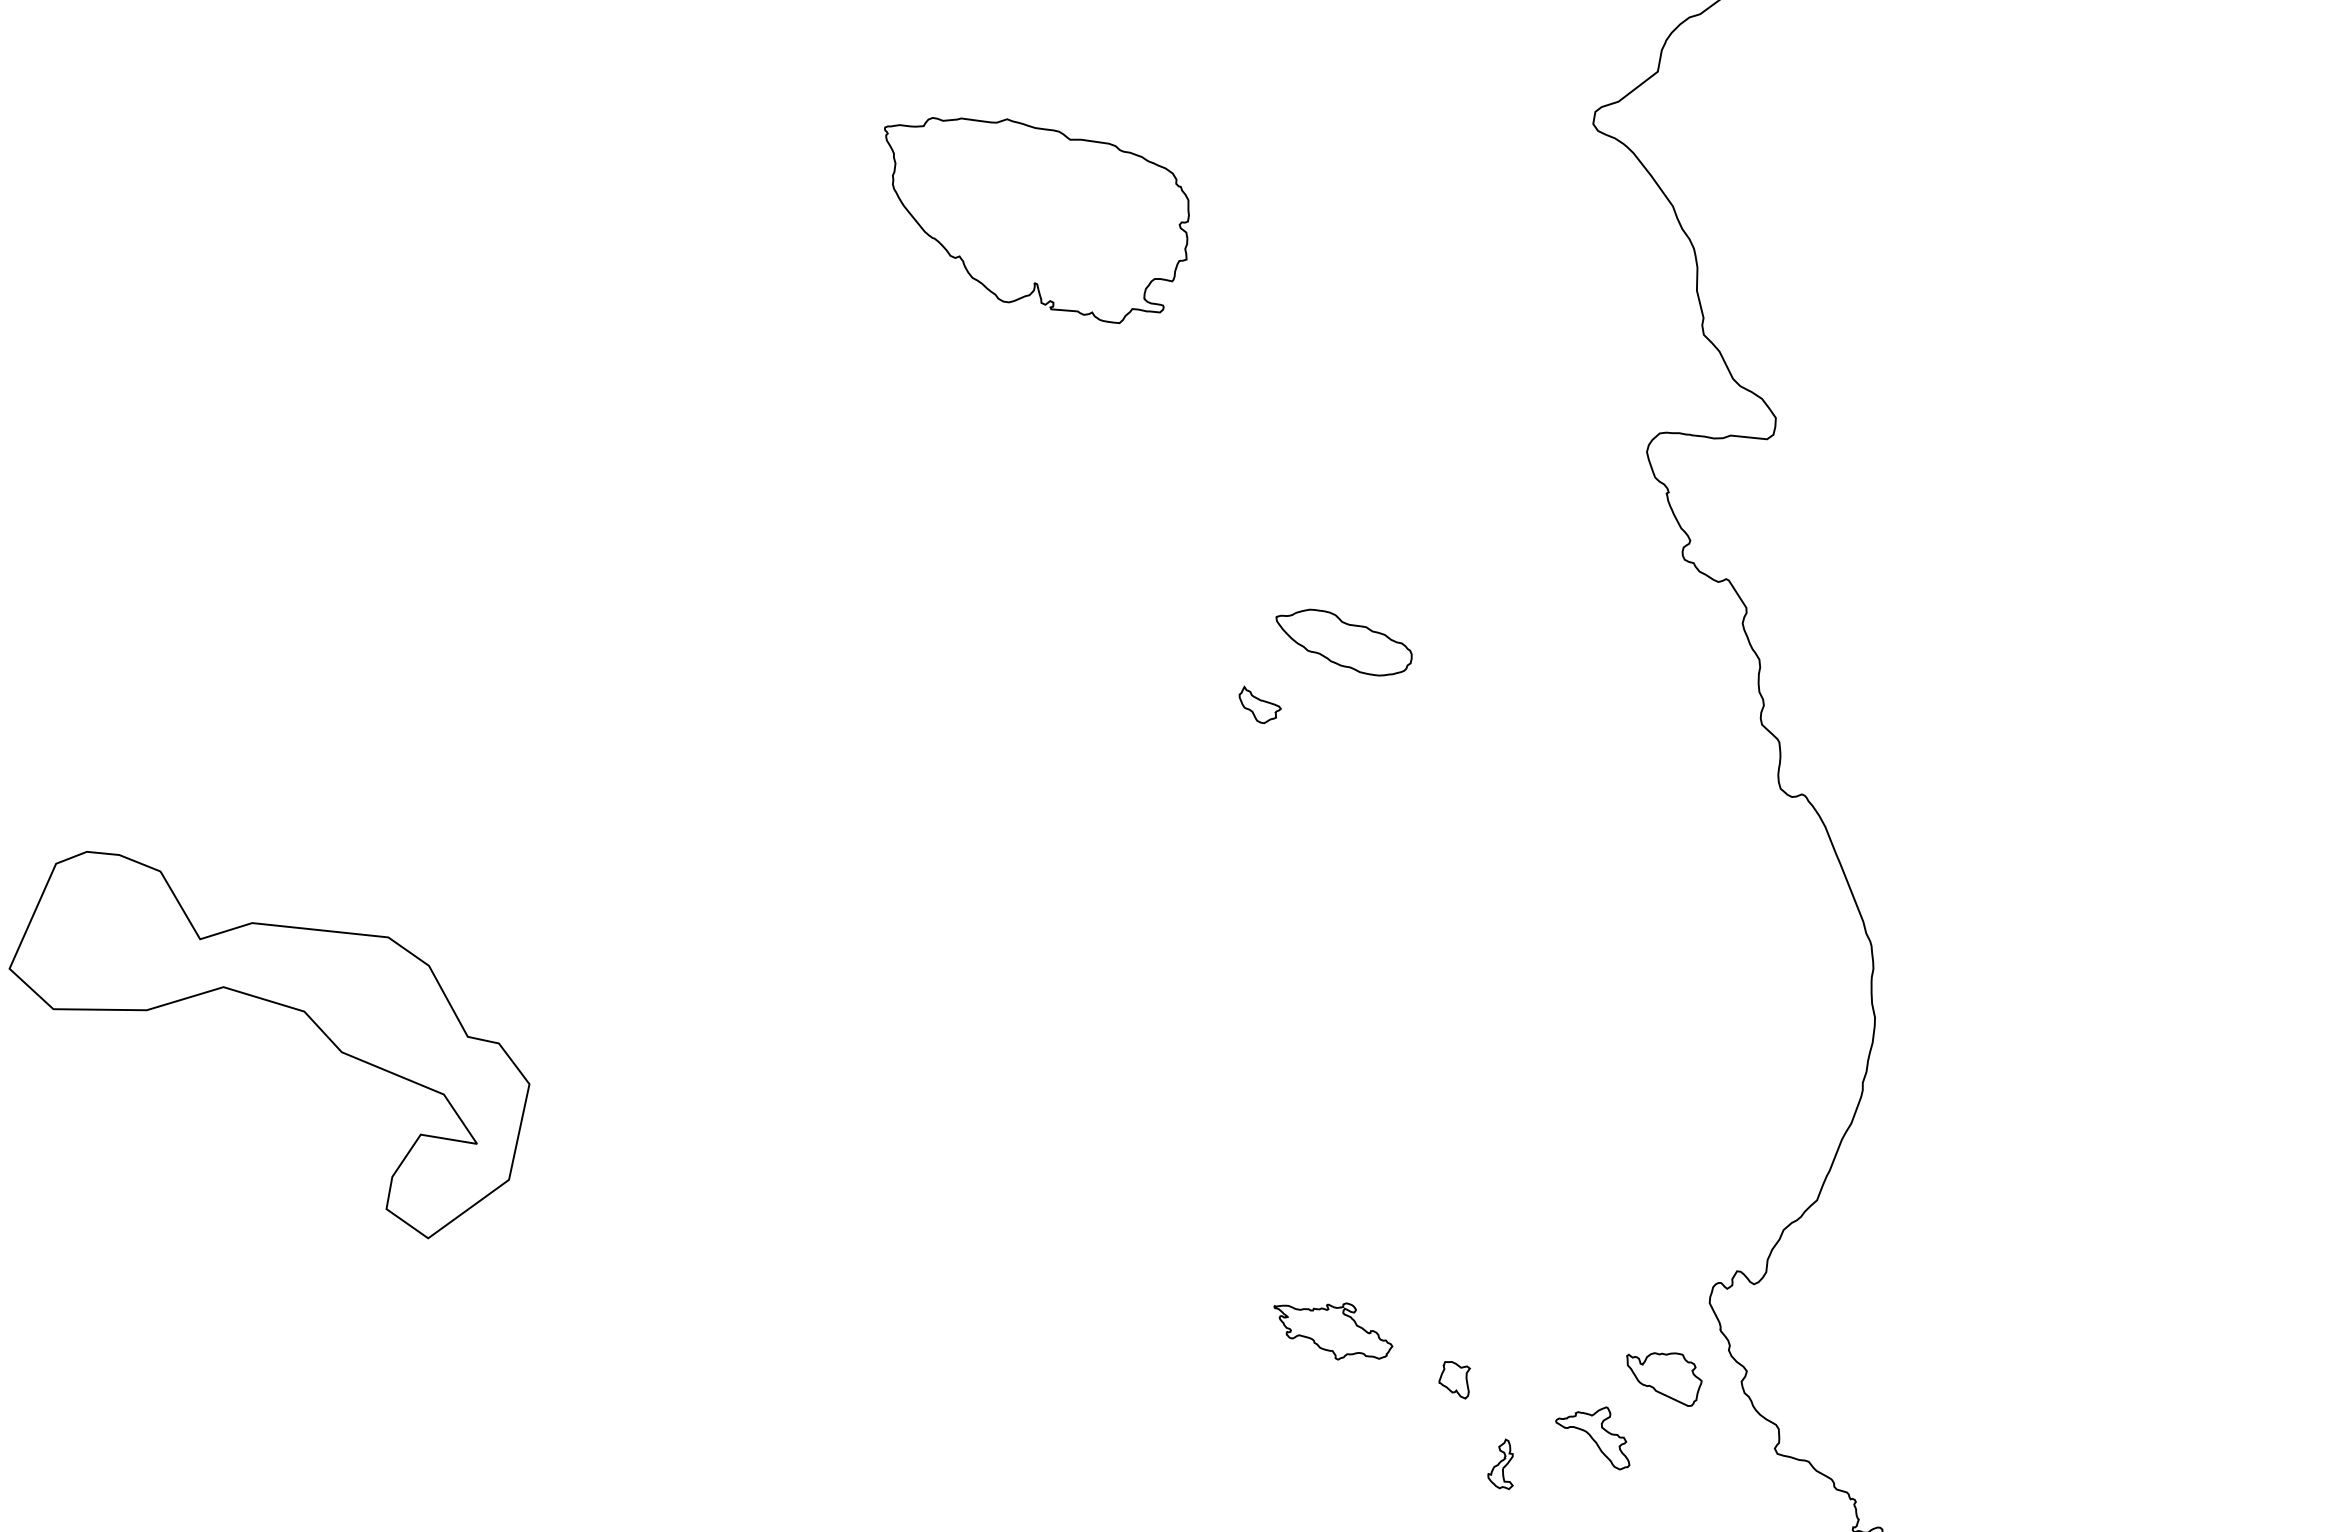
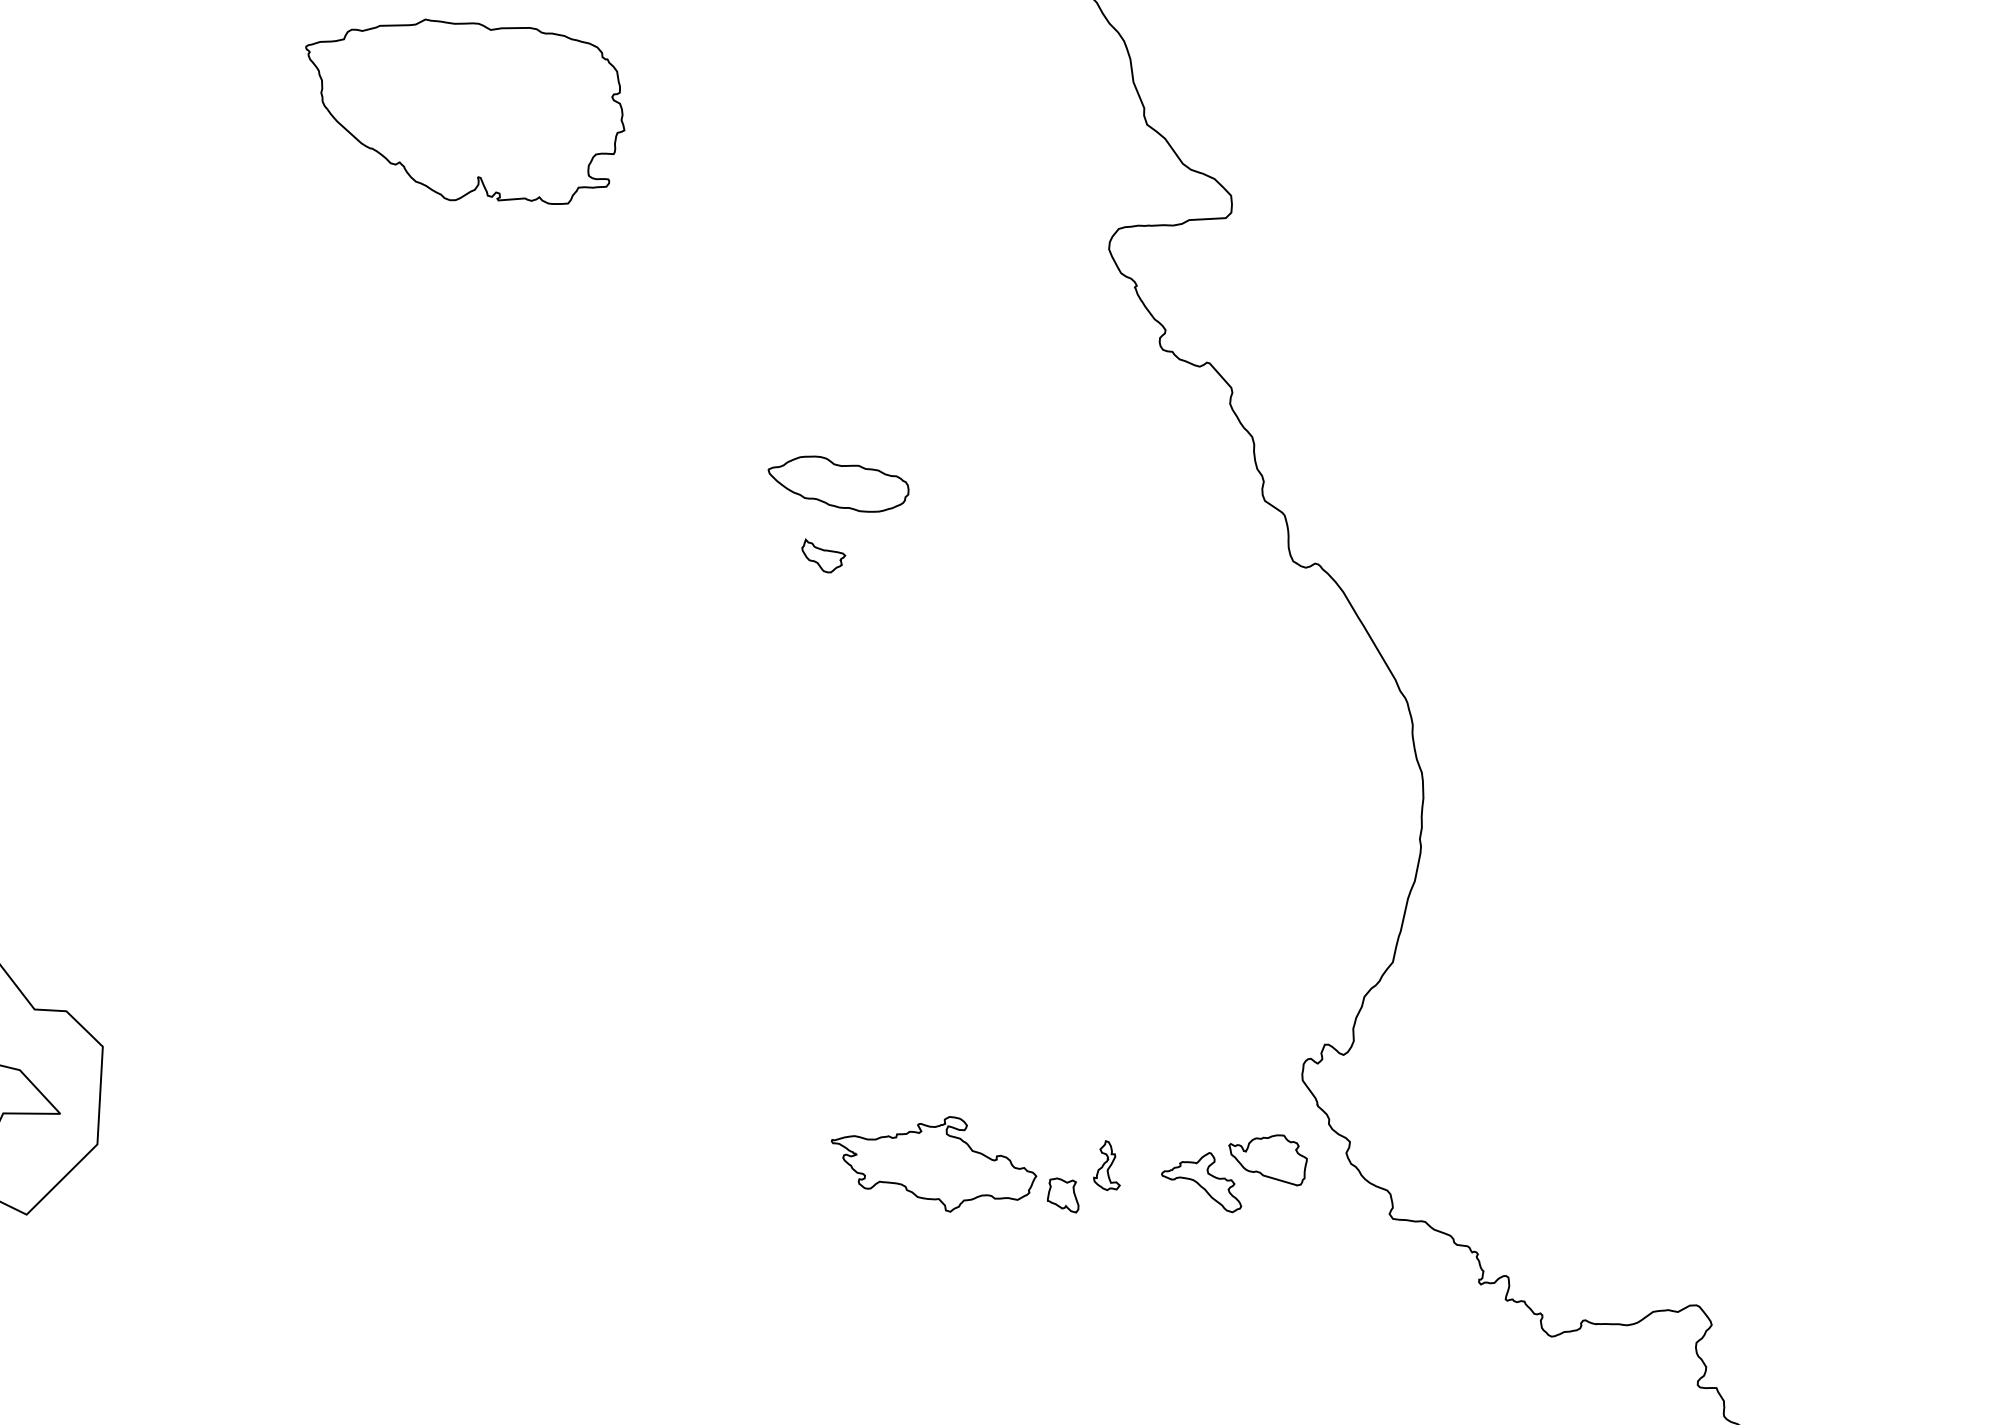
part: (1259, 704) -> (823, 554), moved
part: (1333, 1331) -> (935, 1166), size x1.67
part: (1592, 1438) -> (1200, 1185), moved
part: (1500, 1463) -> (1104, 1165), moved

